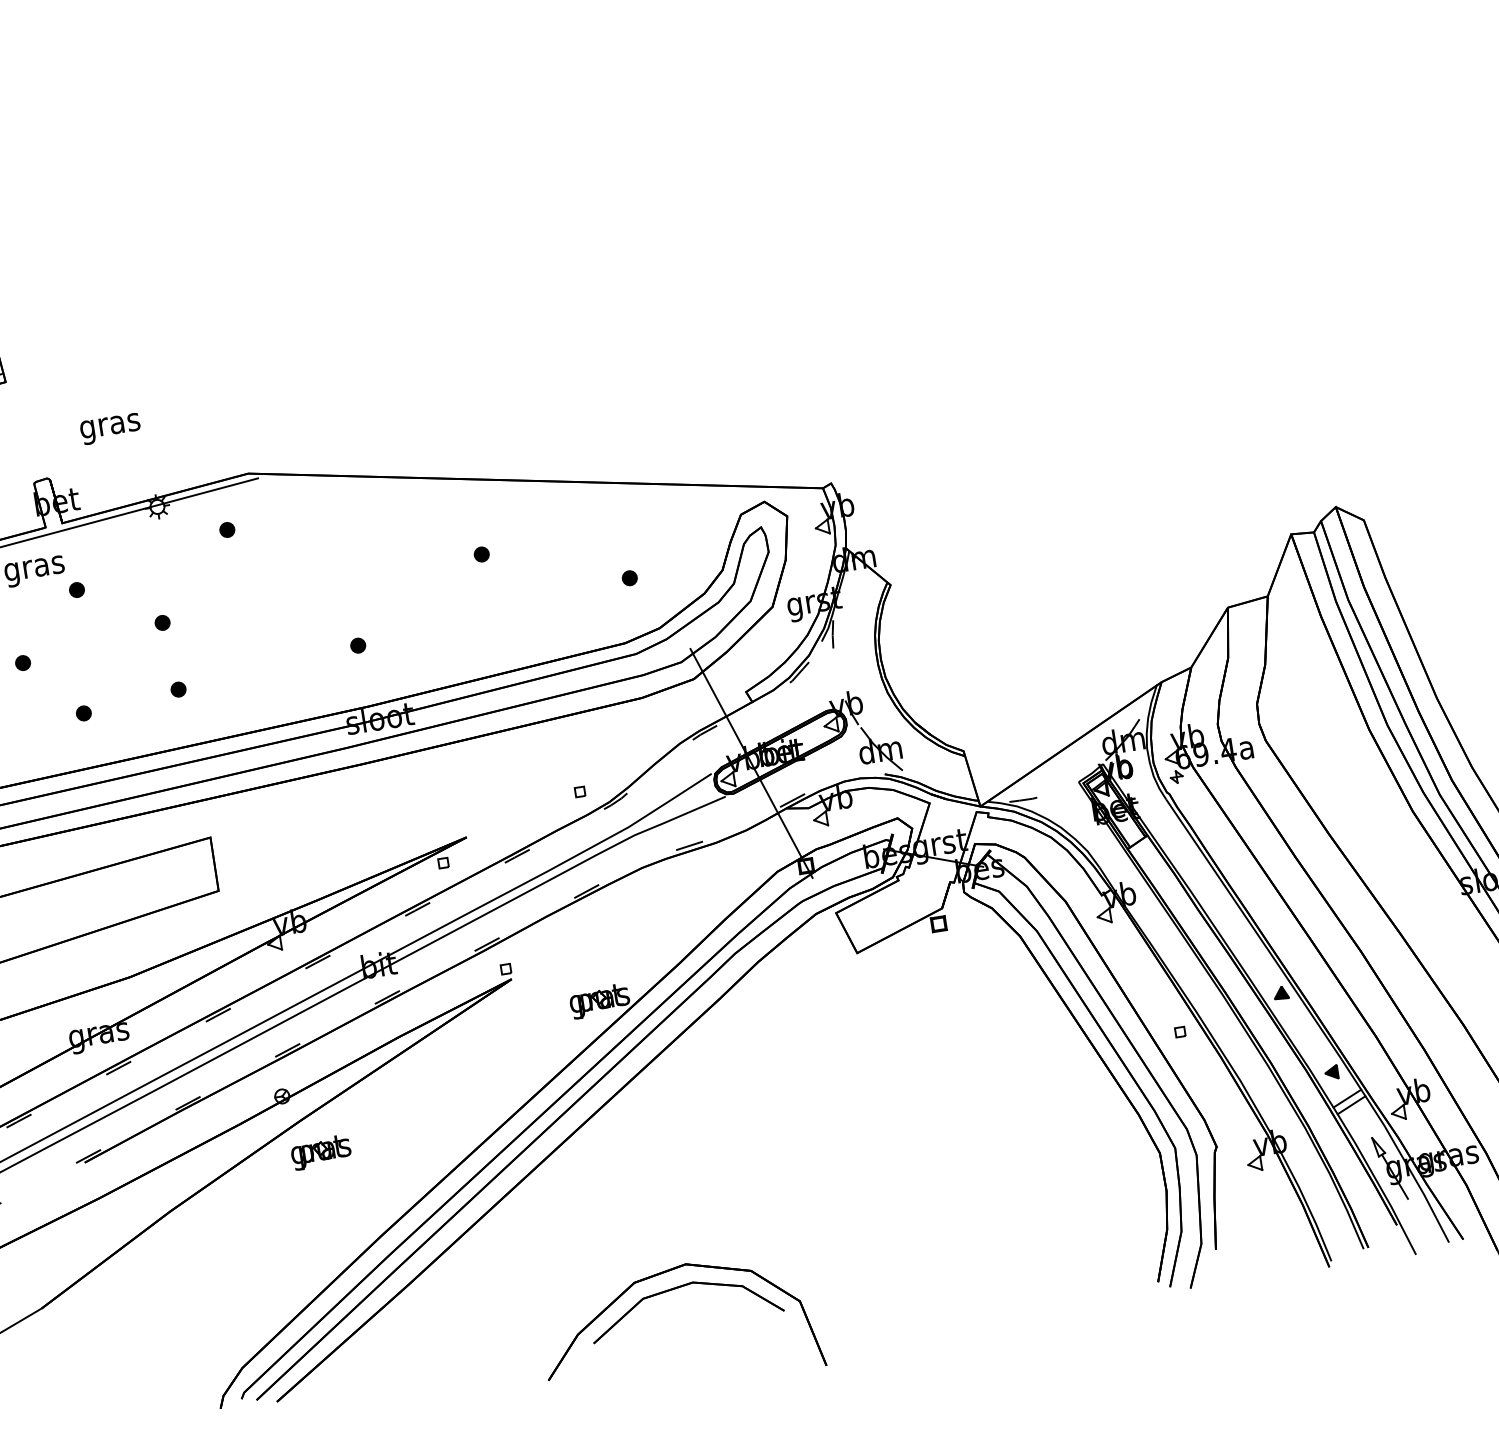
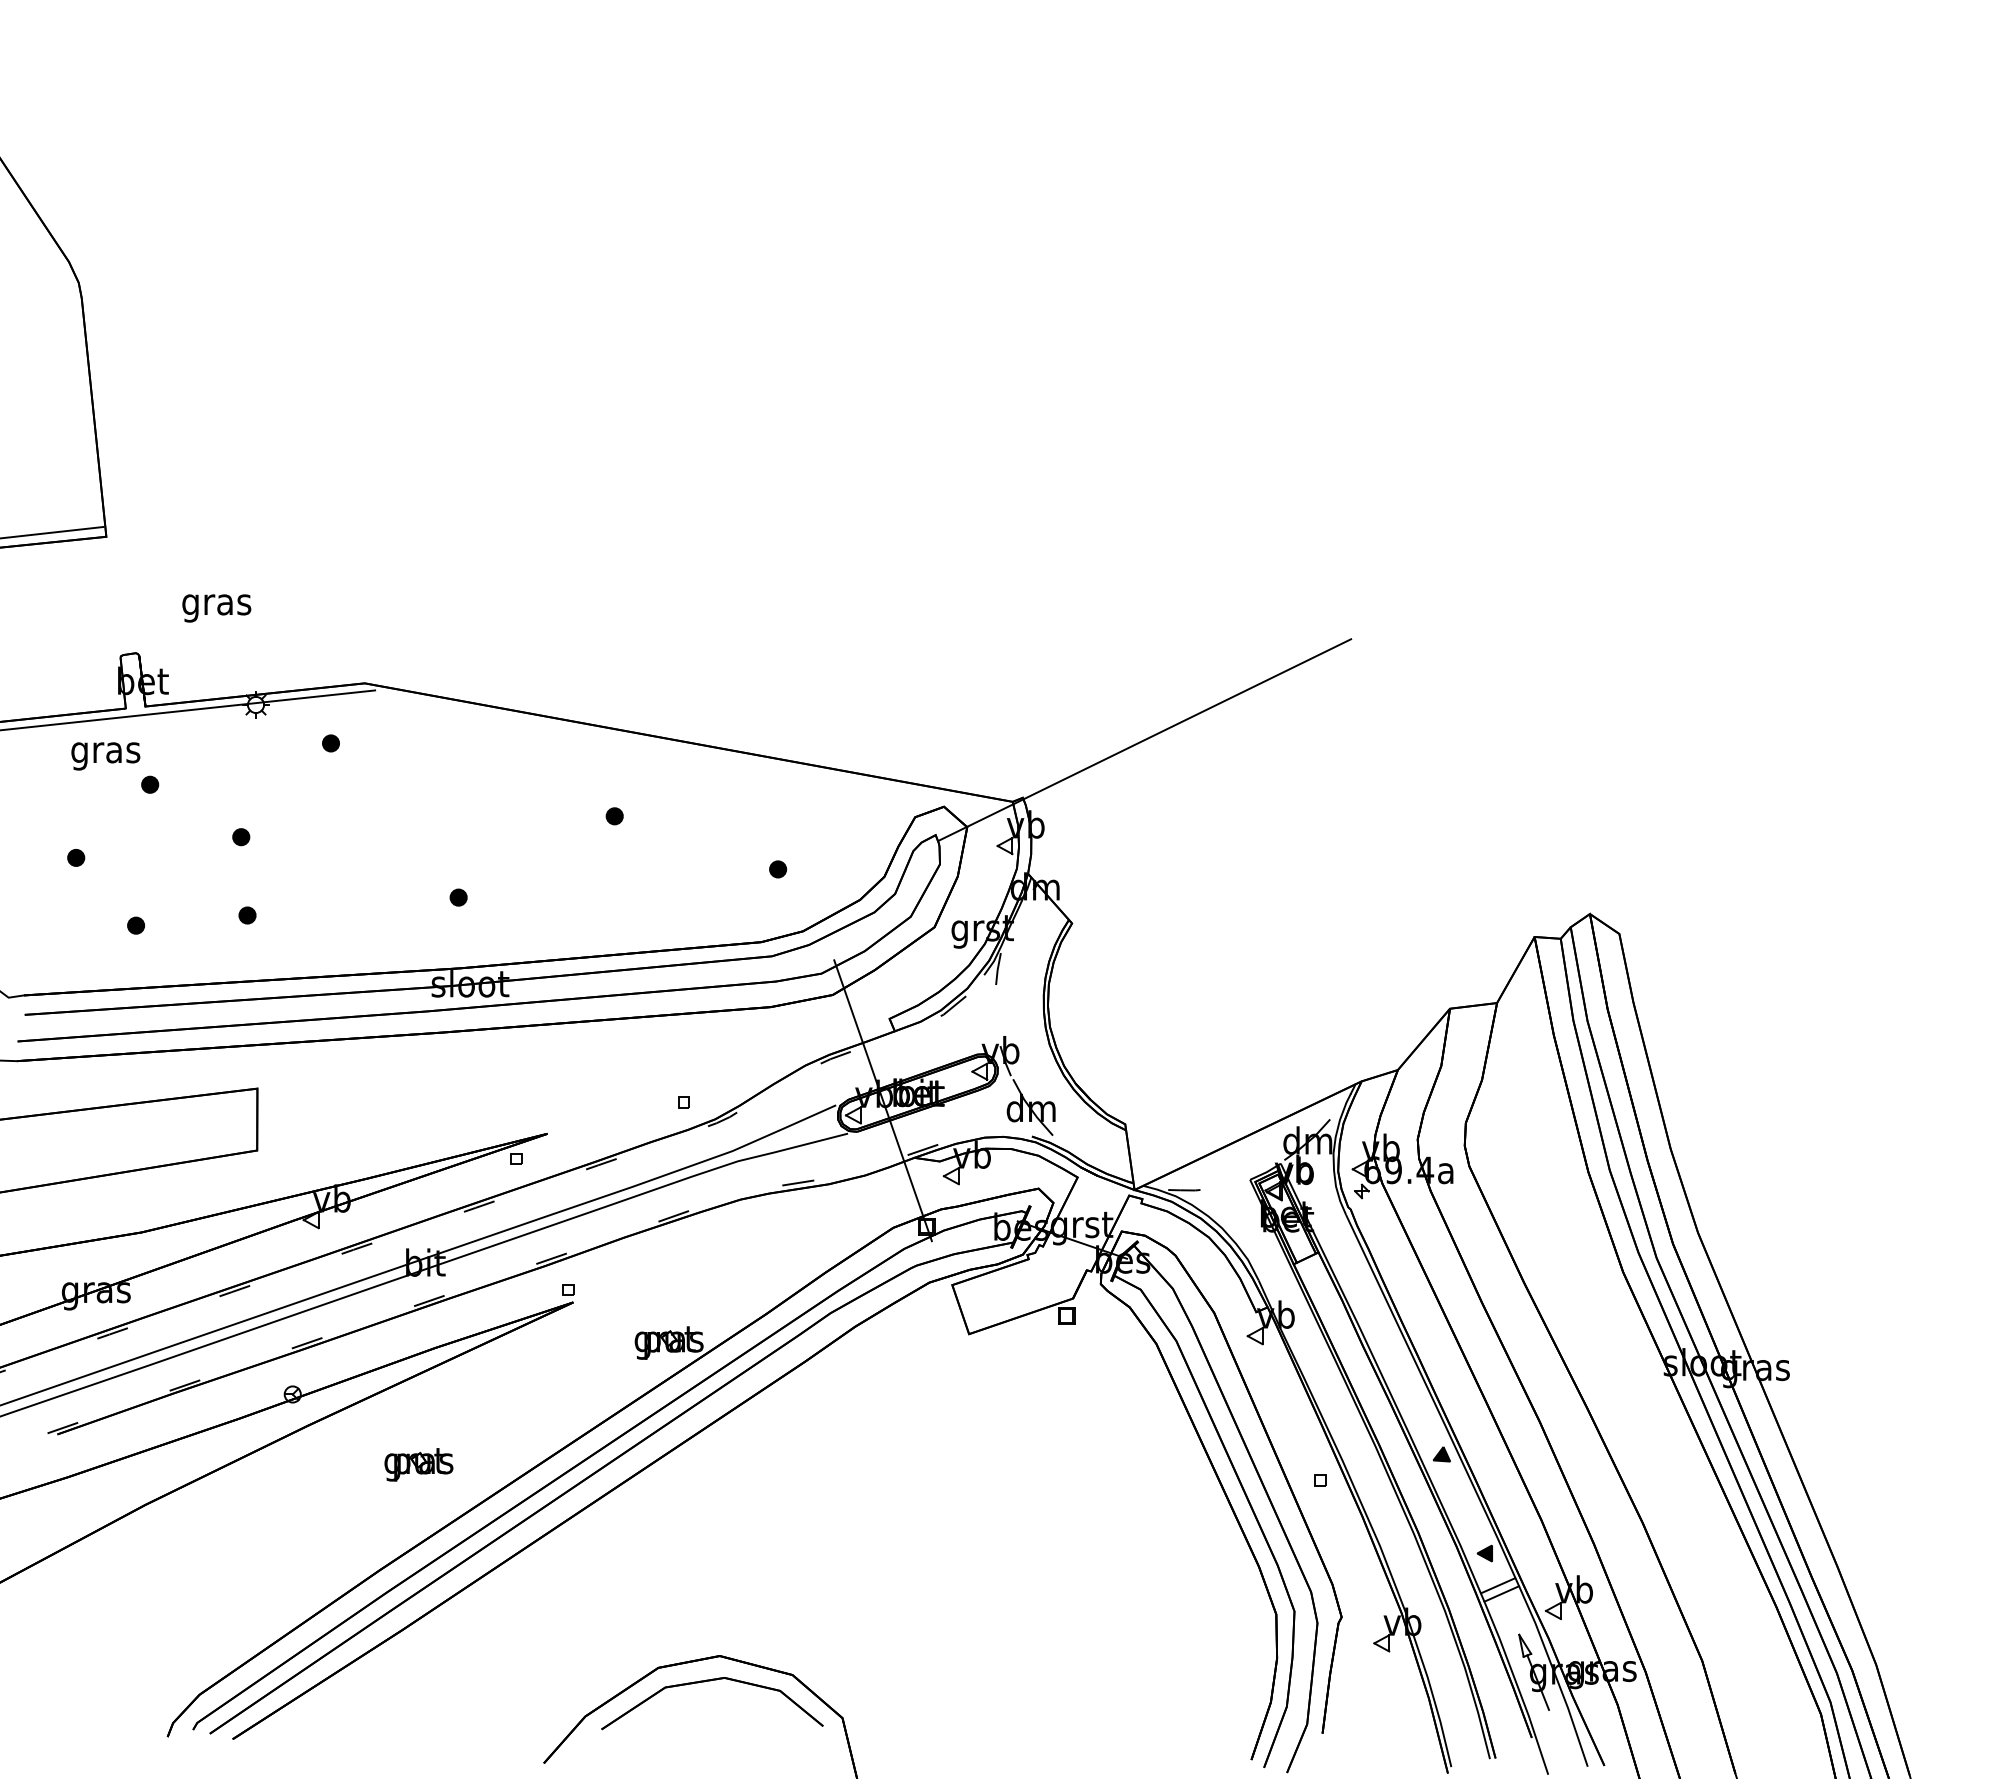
line: (928, 417) -> (1144, 740), added
part: (320, 1152) -> (418, 1464), moved

